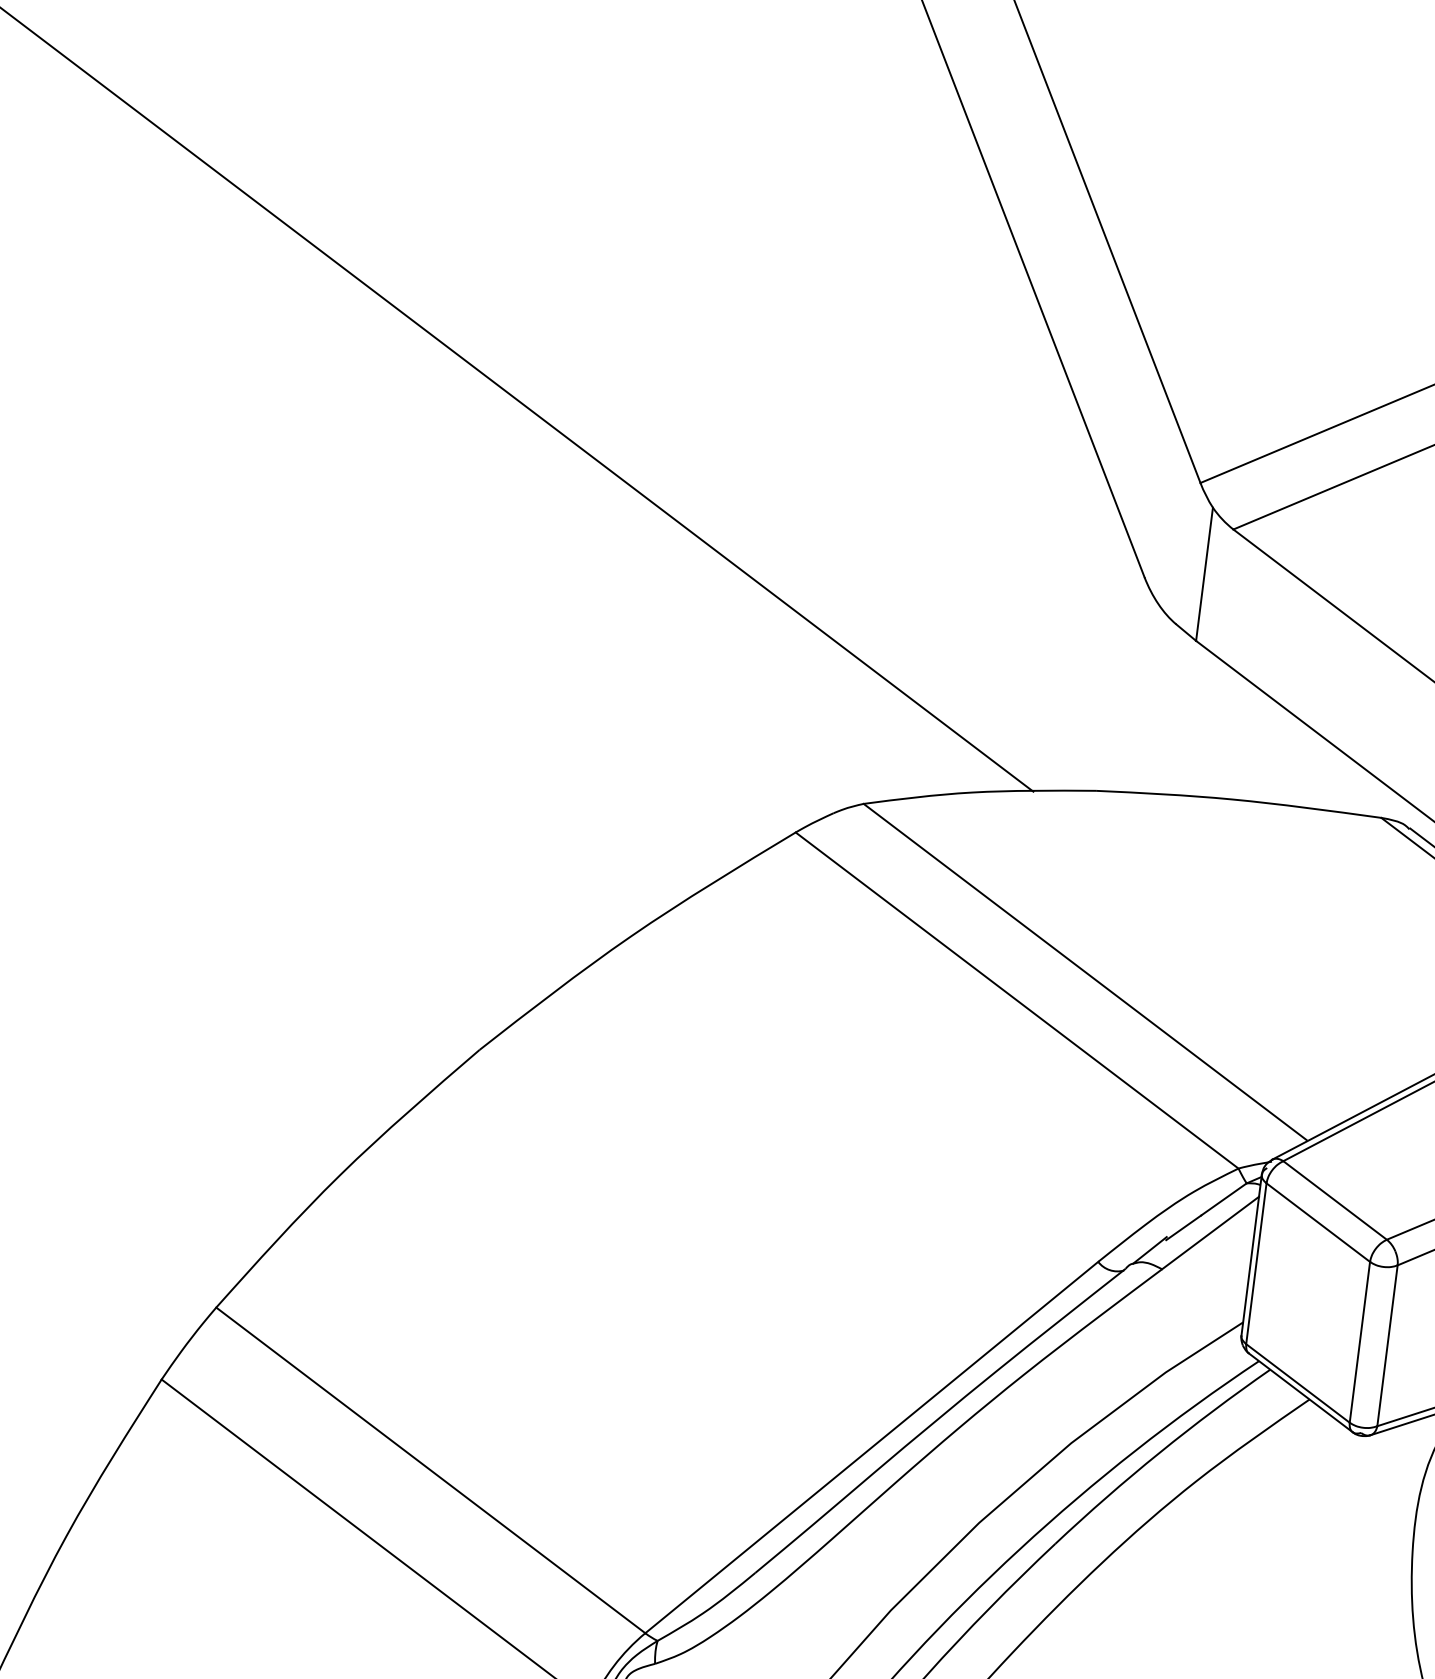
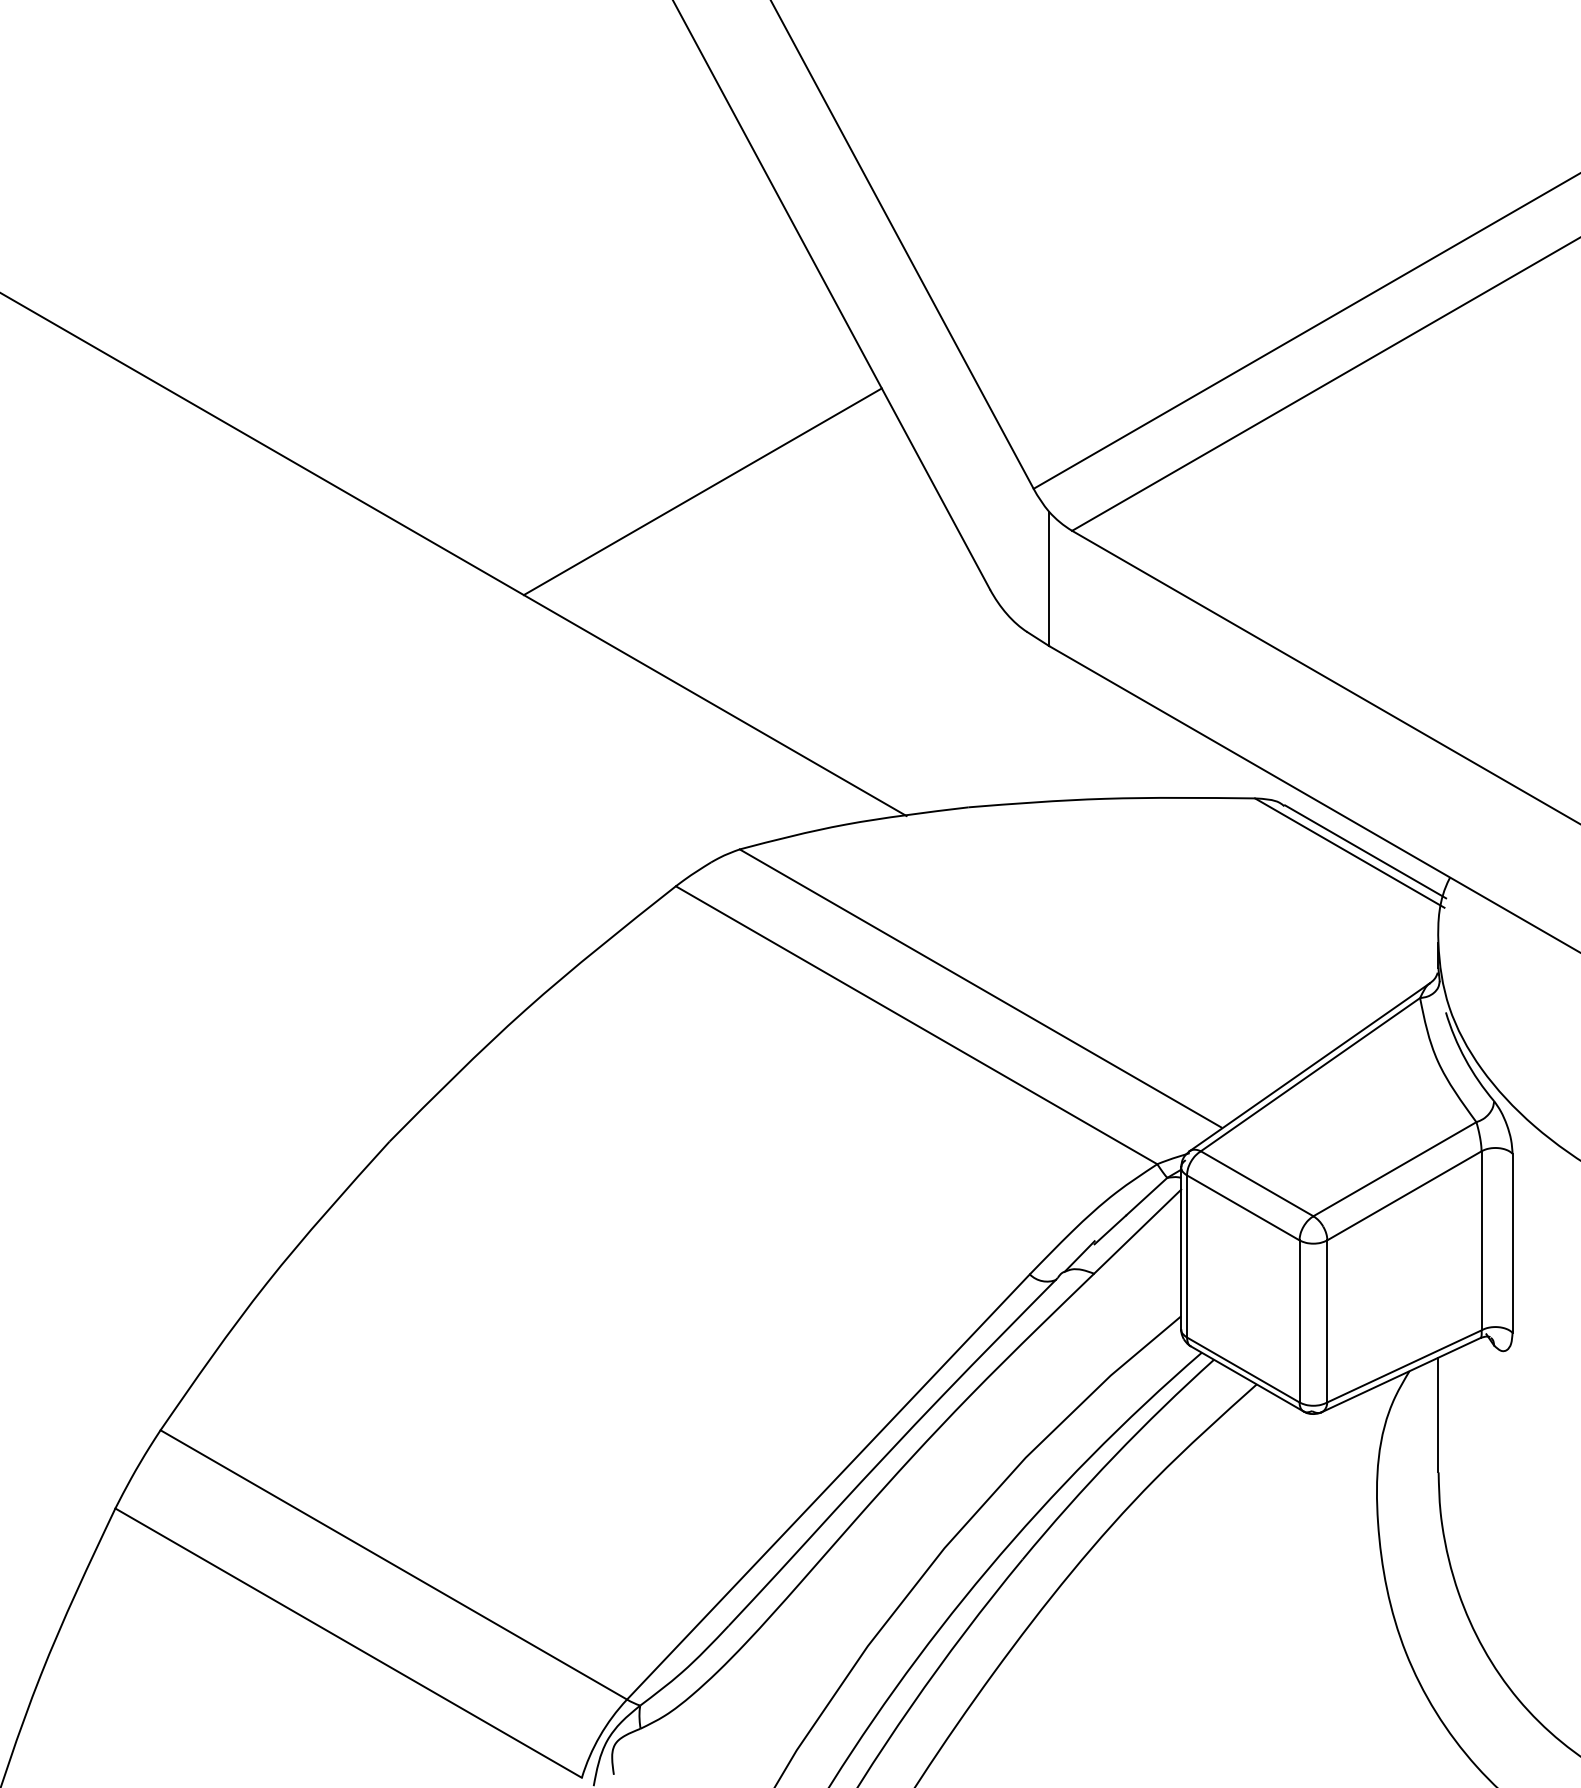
line: (871, 444) -> (702, 491), added

